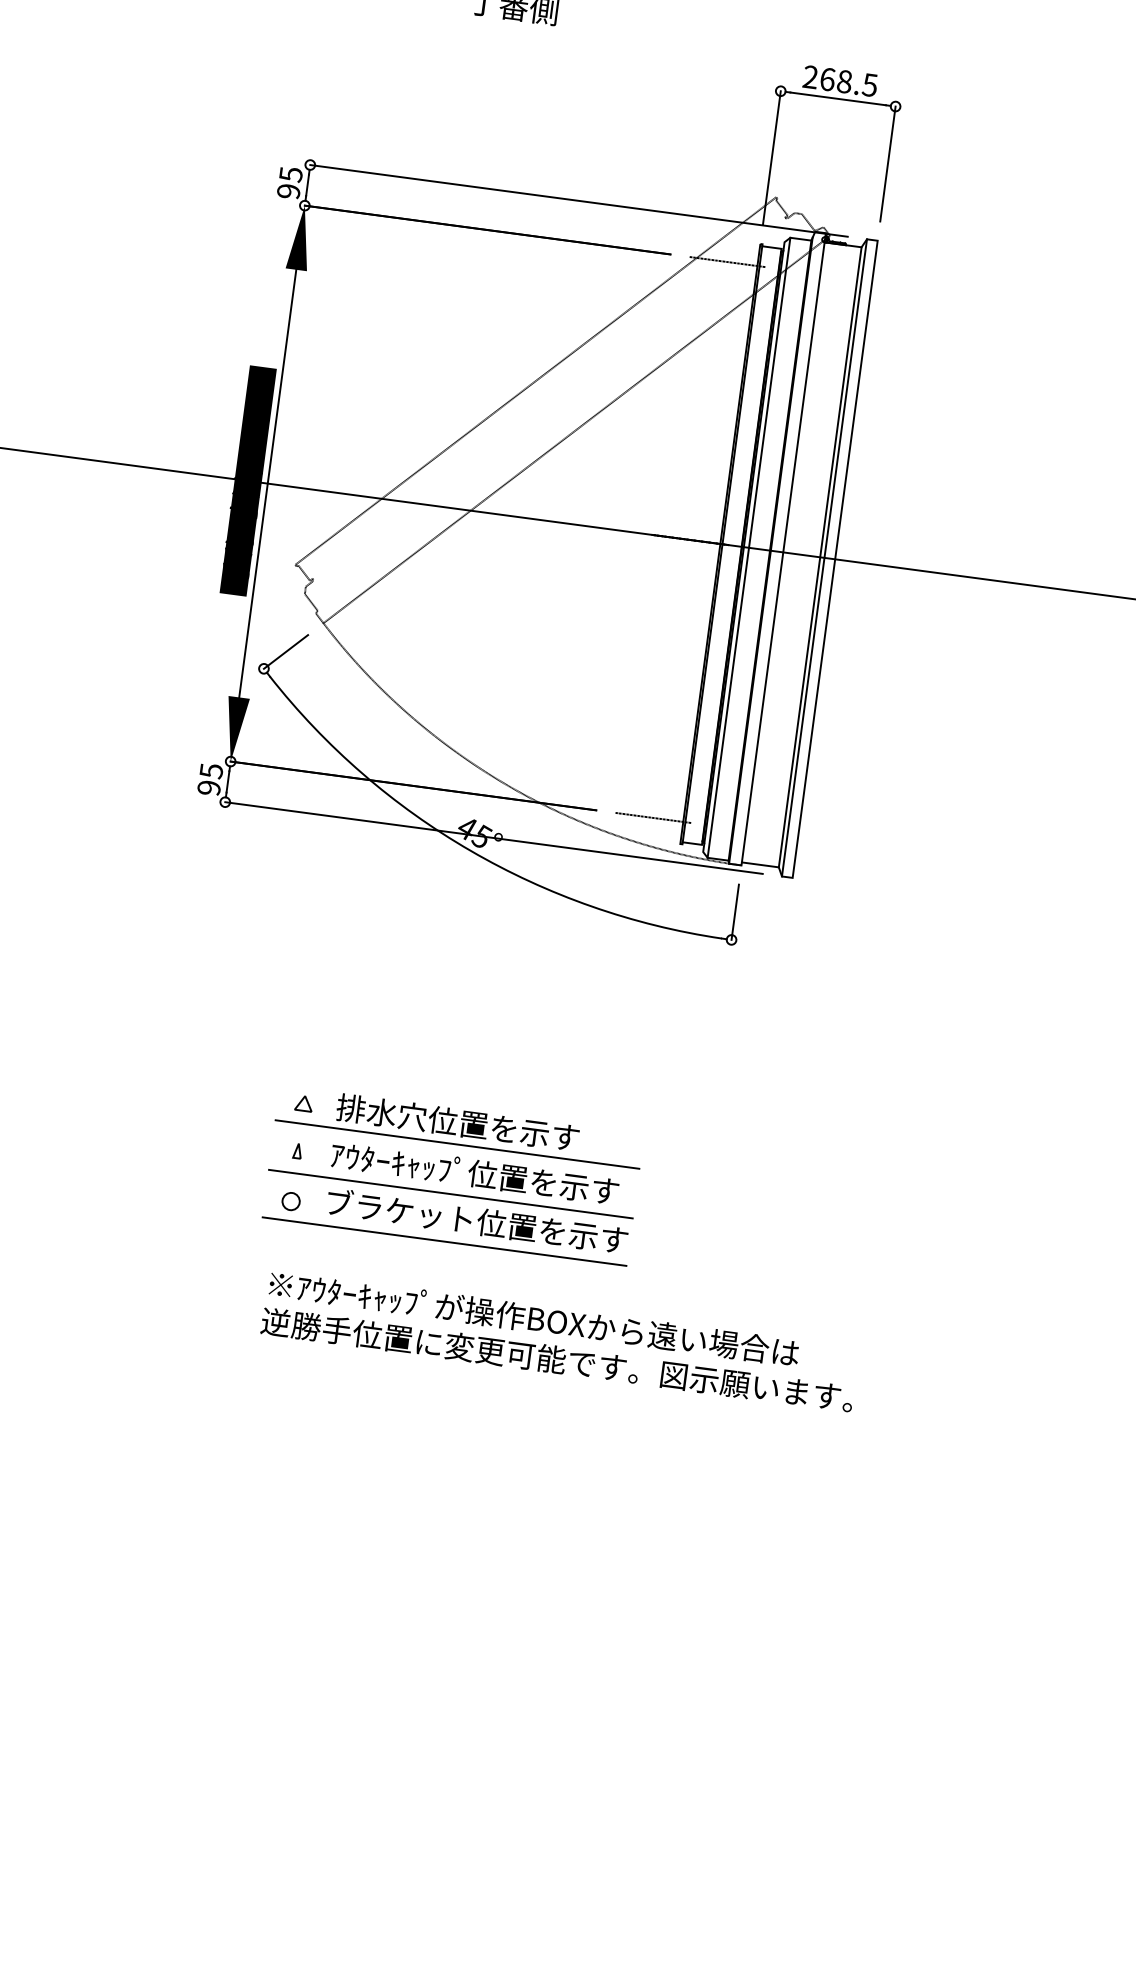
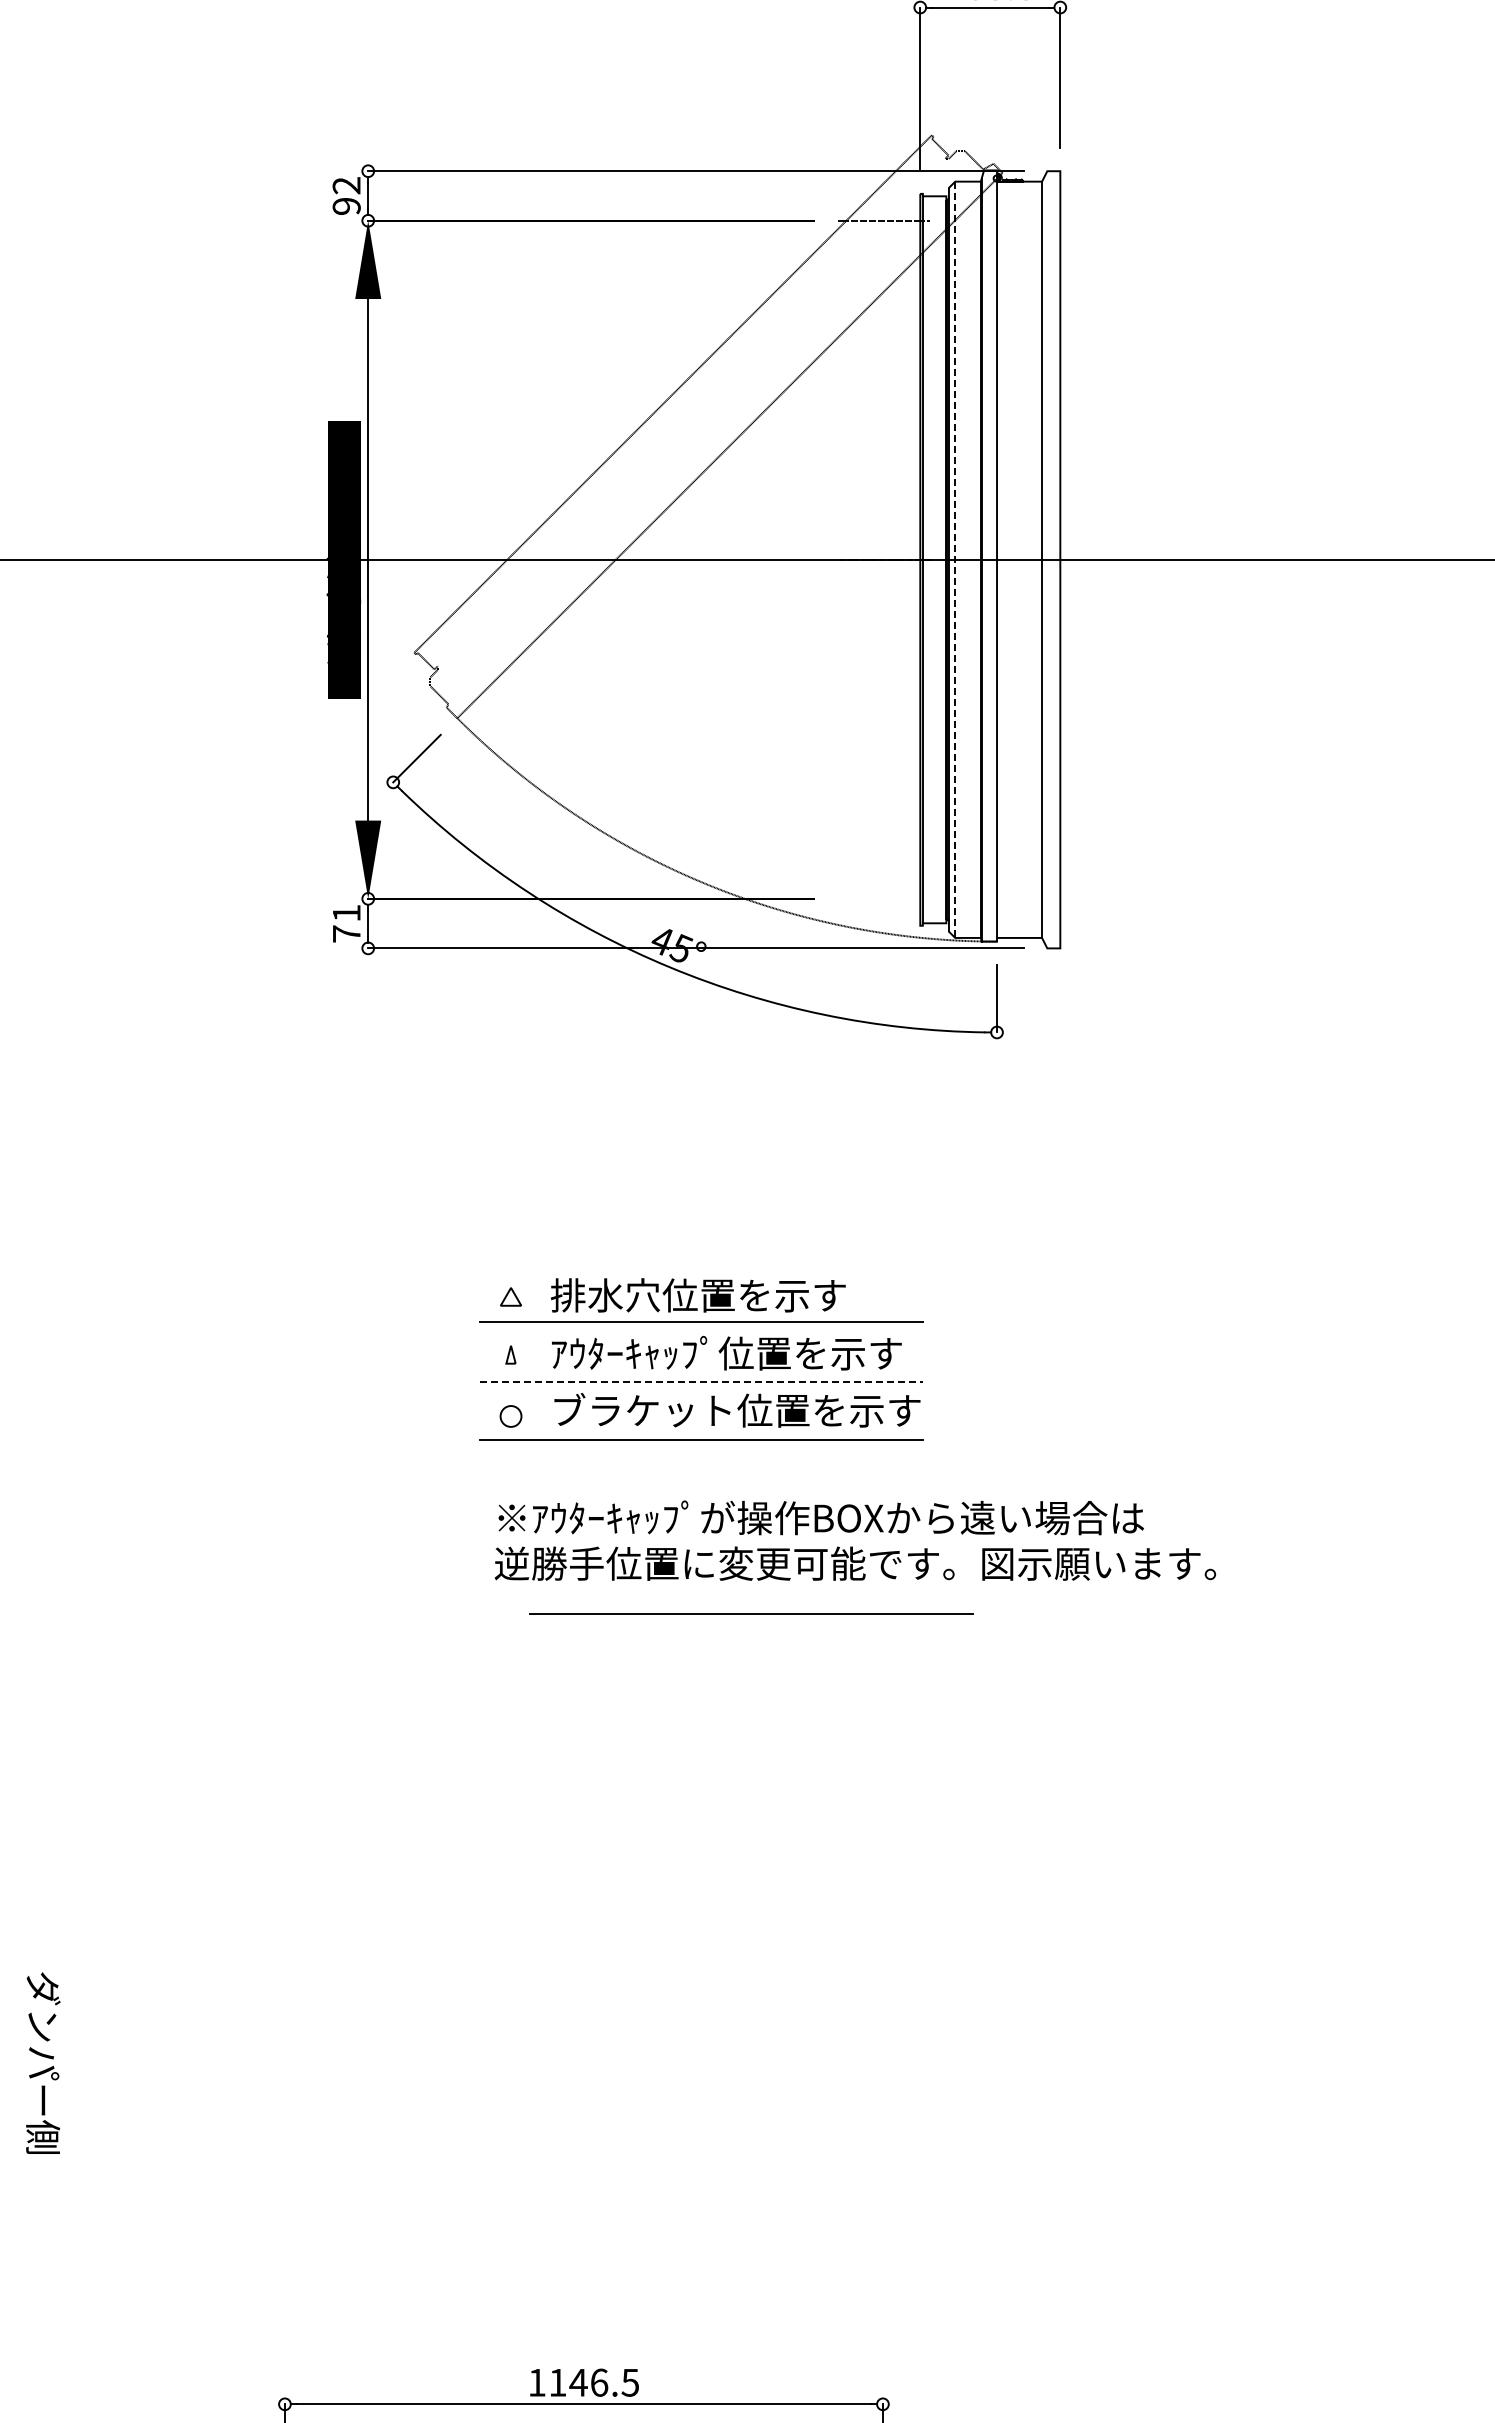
text: (290, 174) -> (346, 185), 95 -> 92
line: (749, 548) -> (955, 560), solid -> dashed
line: (824, 557) -> (1047, 559), removed
text: (210, 779) -> (346, 923), 95 -> 71
line: (653, 817) -> (883, 898), removed
line: (451, 1194) -> (701, 1382), solid -> dashed
line: (466, 1389) -> (751, 1613), added

